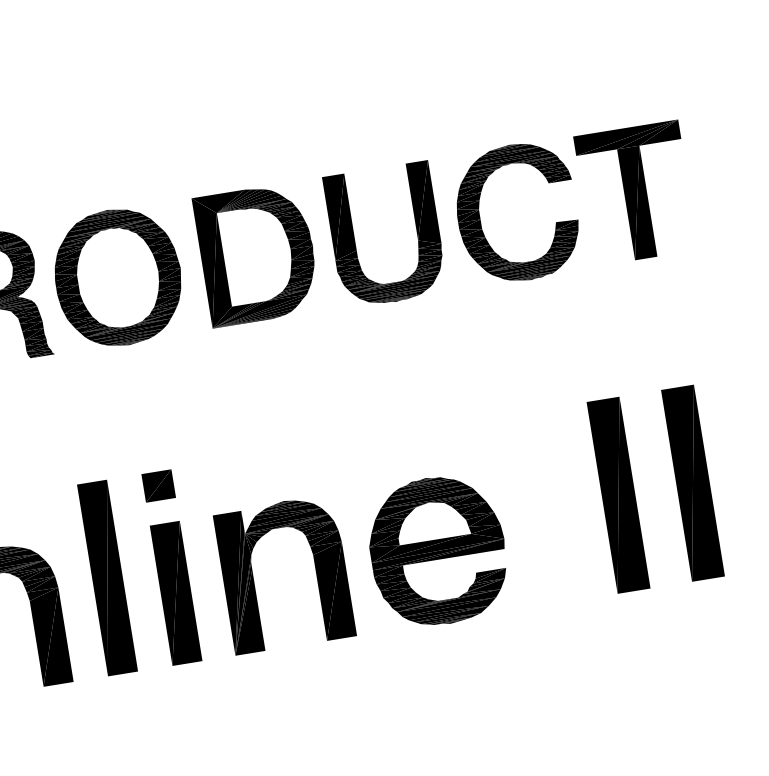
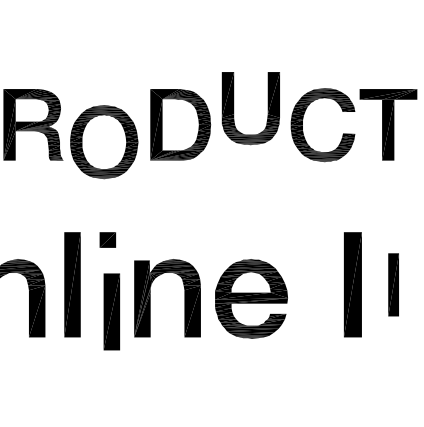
part: (355, 239) -> (234, 108), moved
part: (118, 278) -> (104, 142), moved
part: (692, 482) -> (393, 284), size x0.6
part: (175, 592) -> (111, 311), moved

